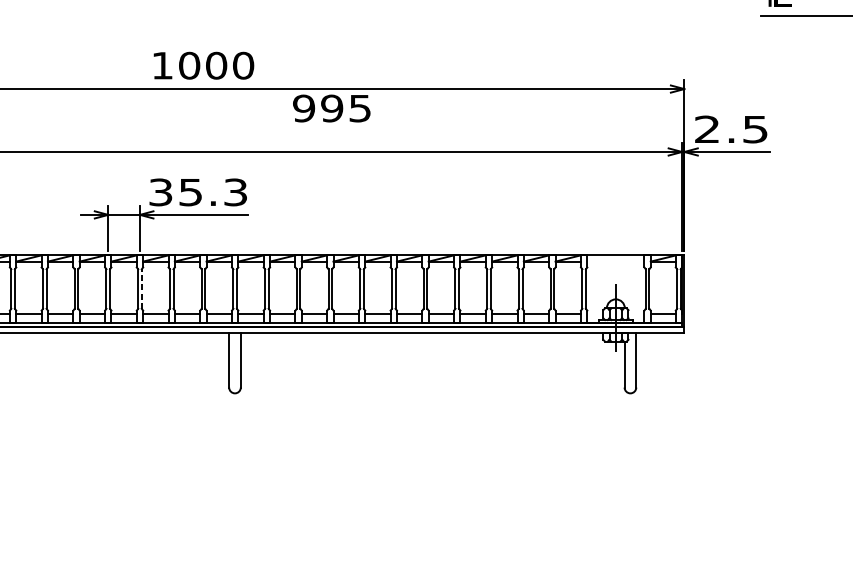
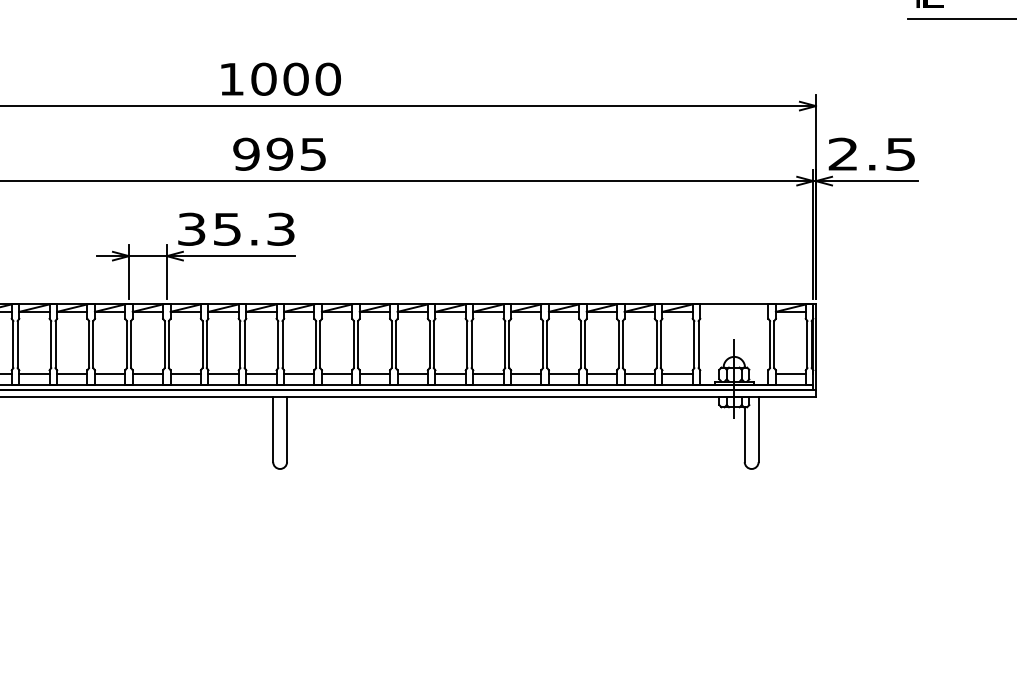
text: (203, 65) -> (280, 78), moved
text: (331, 107) -> (279, 153), moved
line: (142, 288) -> (169, 344), dashed -> solid

